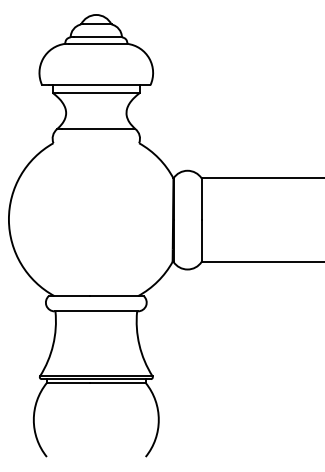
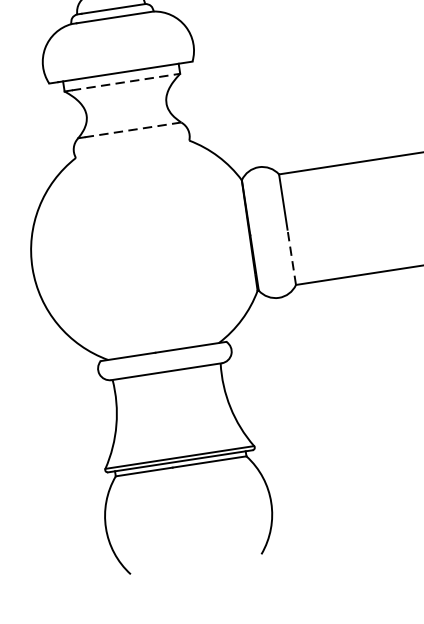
line: (99, 92) -> (126, 81), solid -> dashed
line: (99, 128) -> (133, 129), solid -> dashed
line: (201, 241) -> (291, 257), solid -> dashed

